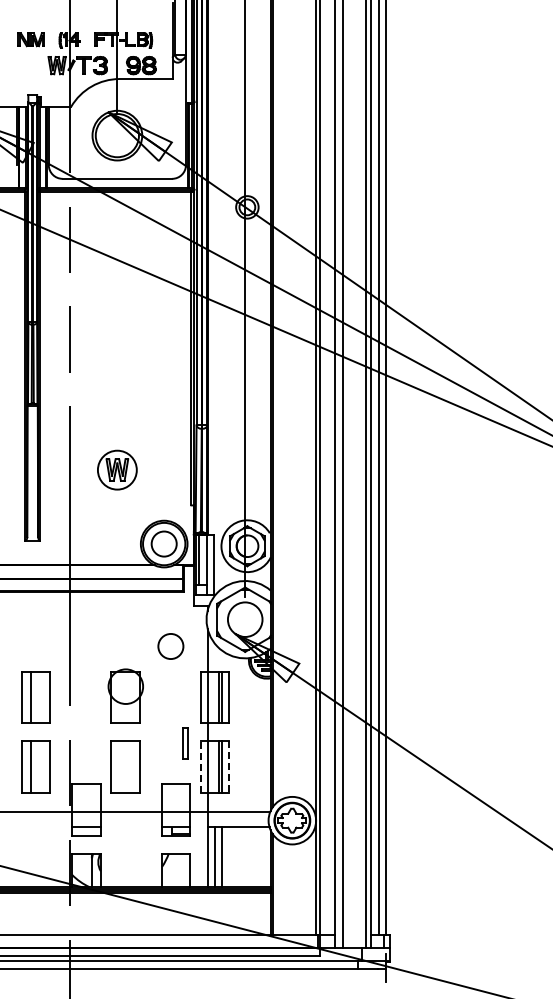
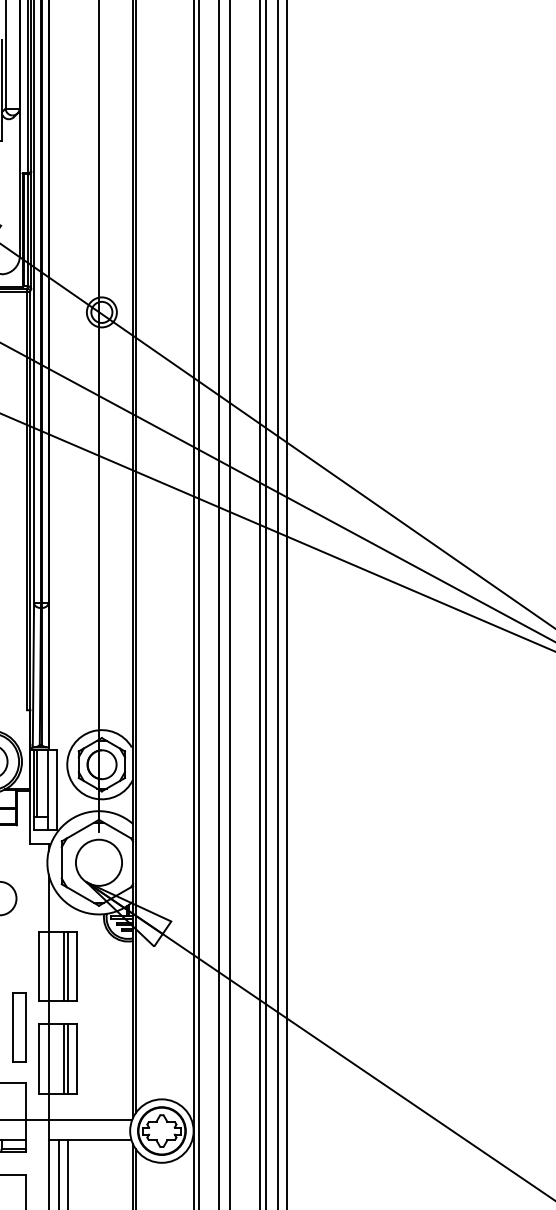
part: (185, 742) -> (19, 1026), size x1.67
line: (200, 766) -> (39, 1058), dashed -> solid
line: (229, 766) -> (78, 1058), dashed -> solid

